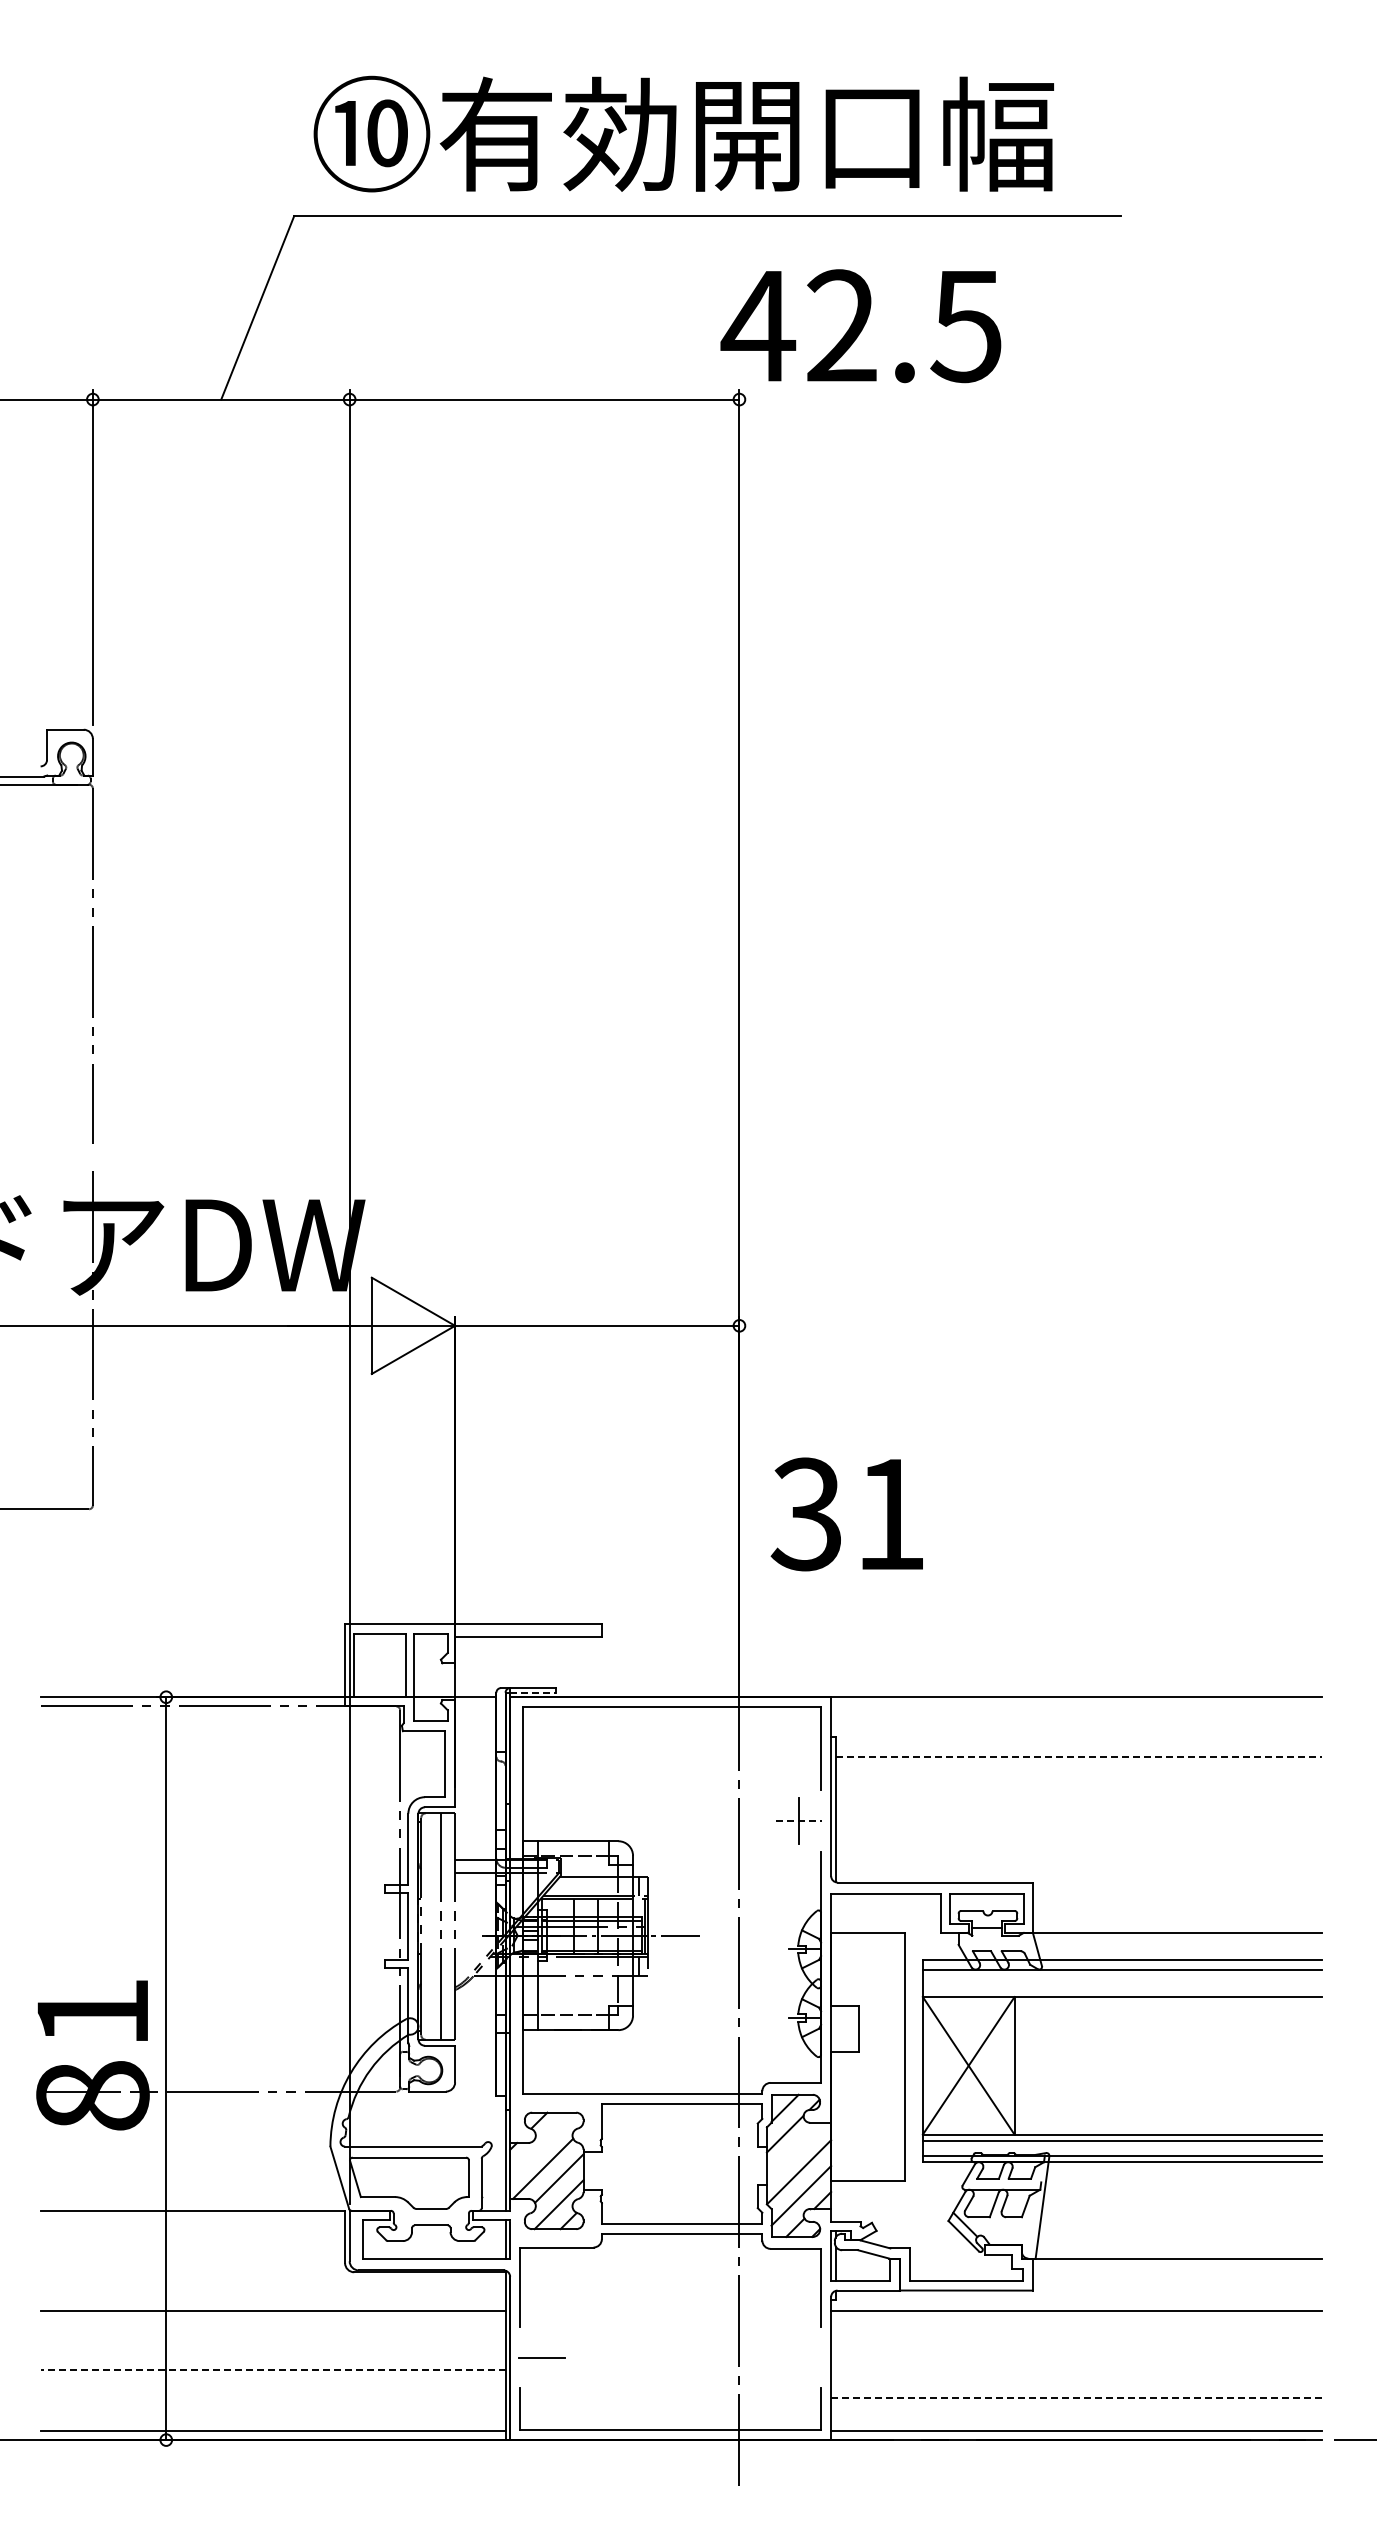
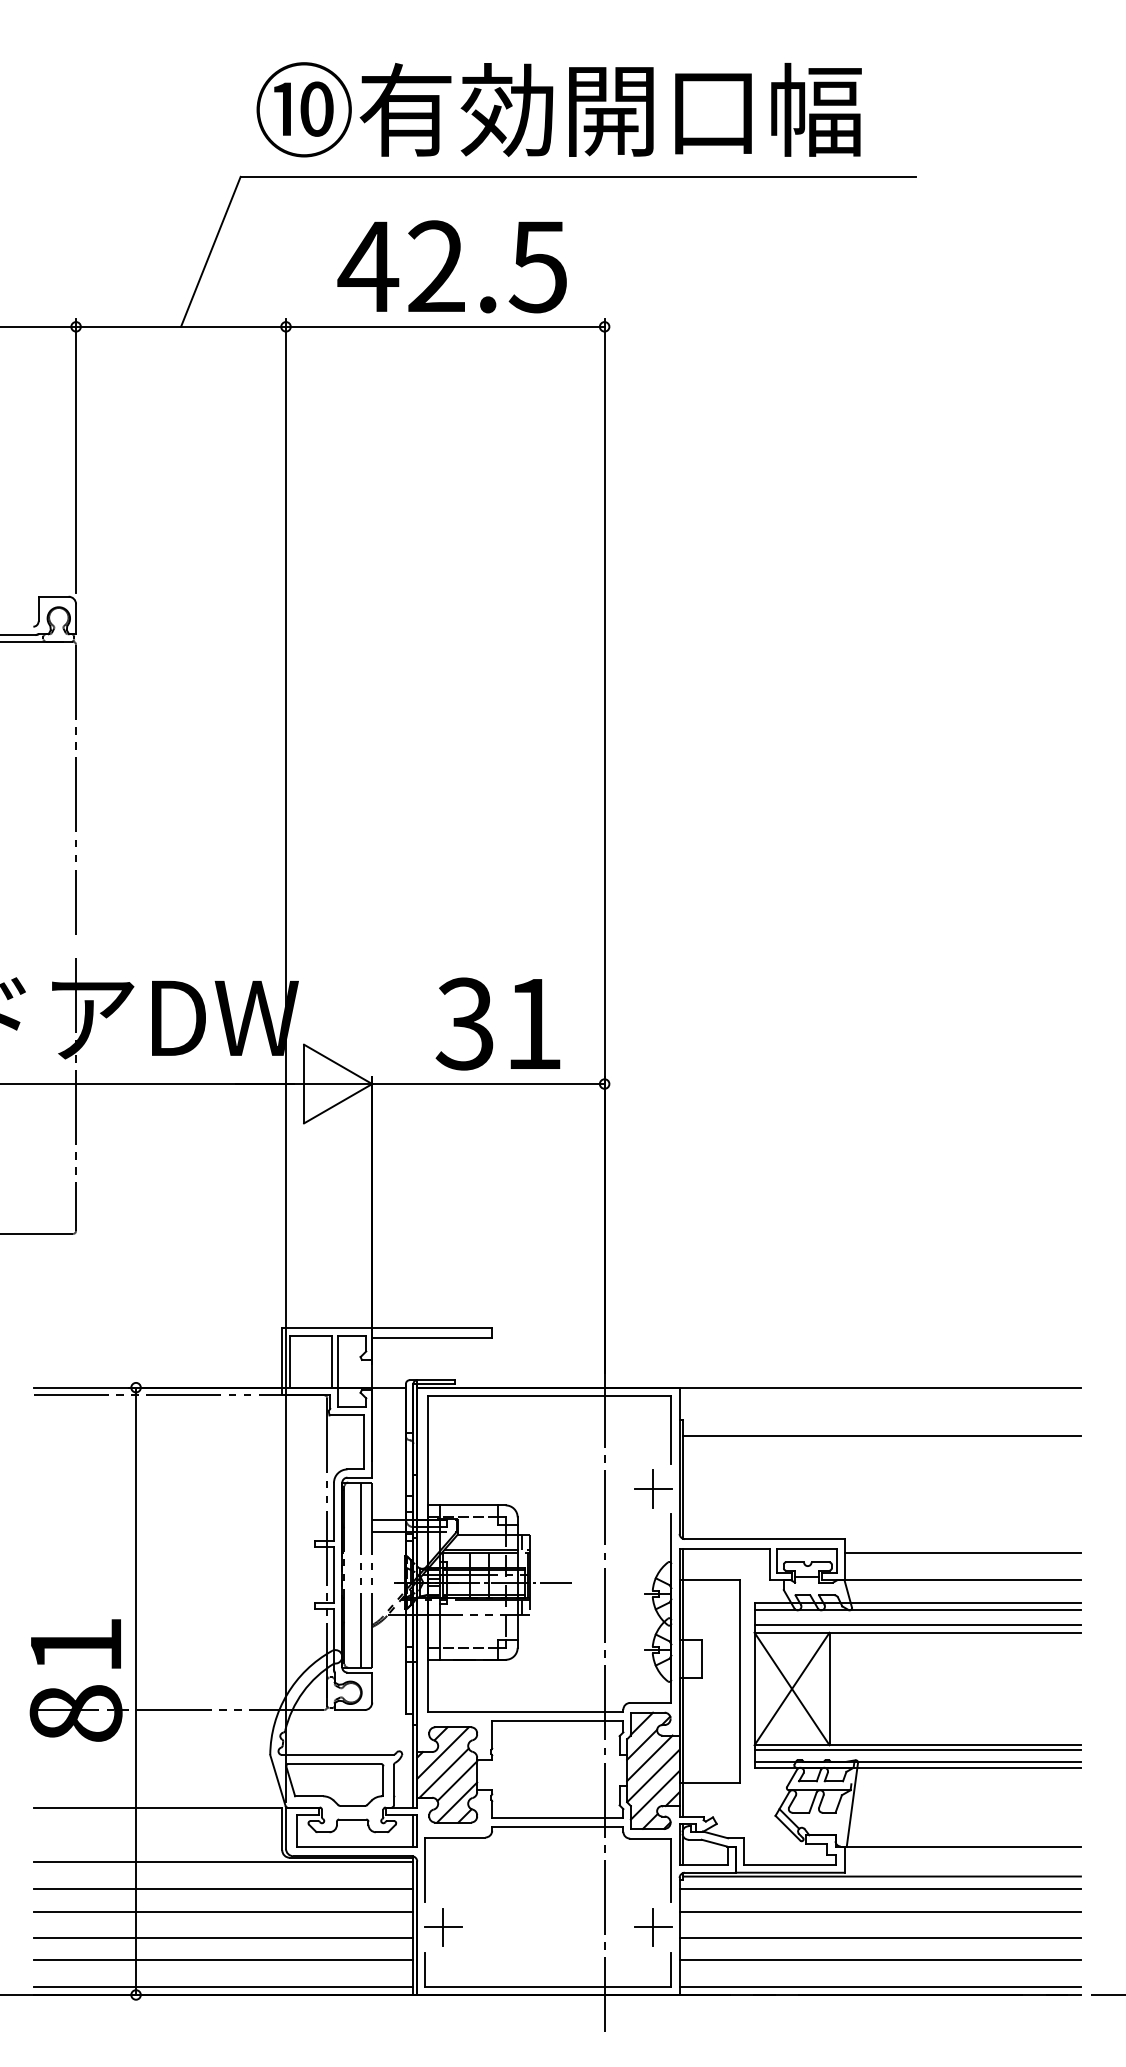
text: (860, 326) -> (451, 267), moved
text: (846, 1514) -> (497, 1024), moved
line: (533, 1692) -> (436, 1383), dashed -> solid
line: (1079, 1756) -> (882, 1436), dashed -> solid
line: (799, 1821) -> (653, 1489), dashed -> solid
line: (1177, 1899) -> (962, 1553), added
line: (1122, 1987) -> (917, 1624), added
line: (835, 2057) -> (683, 1682), added
line: (541, 2143) -> (442, 1752), added
line: (794, 2150) -> (649, 1758), added
line: (273, 2277) -> (223, 1862), added
line: (1078, 2295) -> (881, 1876), added
line: (273, 2338) -> (223, 1911), added
line: (1076, 2338) -> (880, 1911), added
line: (542, 2357) -> (443, 1927), added
part: (798, 2357) -> (652, 1927), added
line: (272, 2370) -> (222, 1938), dashed -> solid
line: (1076, 2370) -> (880, 1938), added
line: (273, 2397) -> (223, 1960), added
line: (1077, 2397) -> (881, 1960), dashed -> solid

